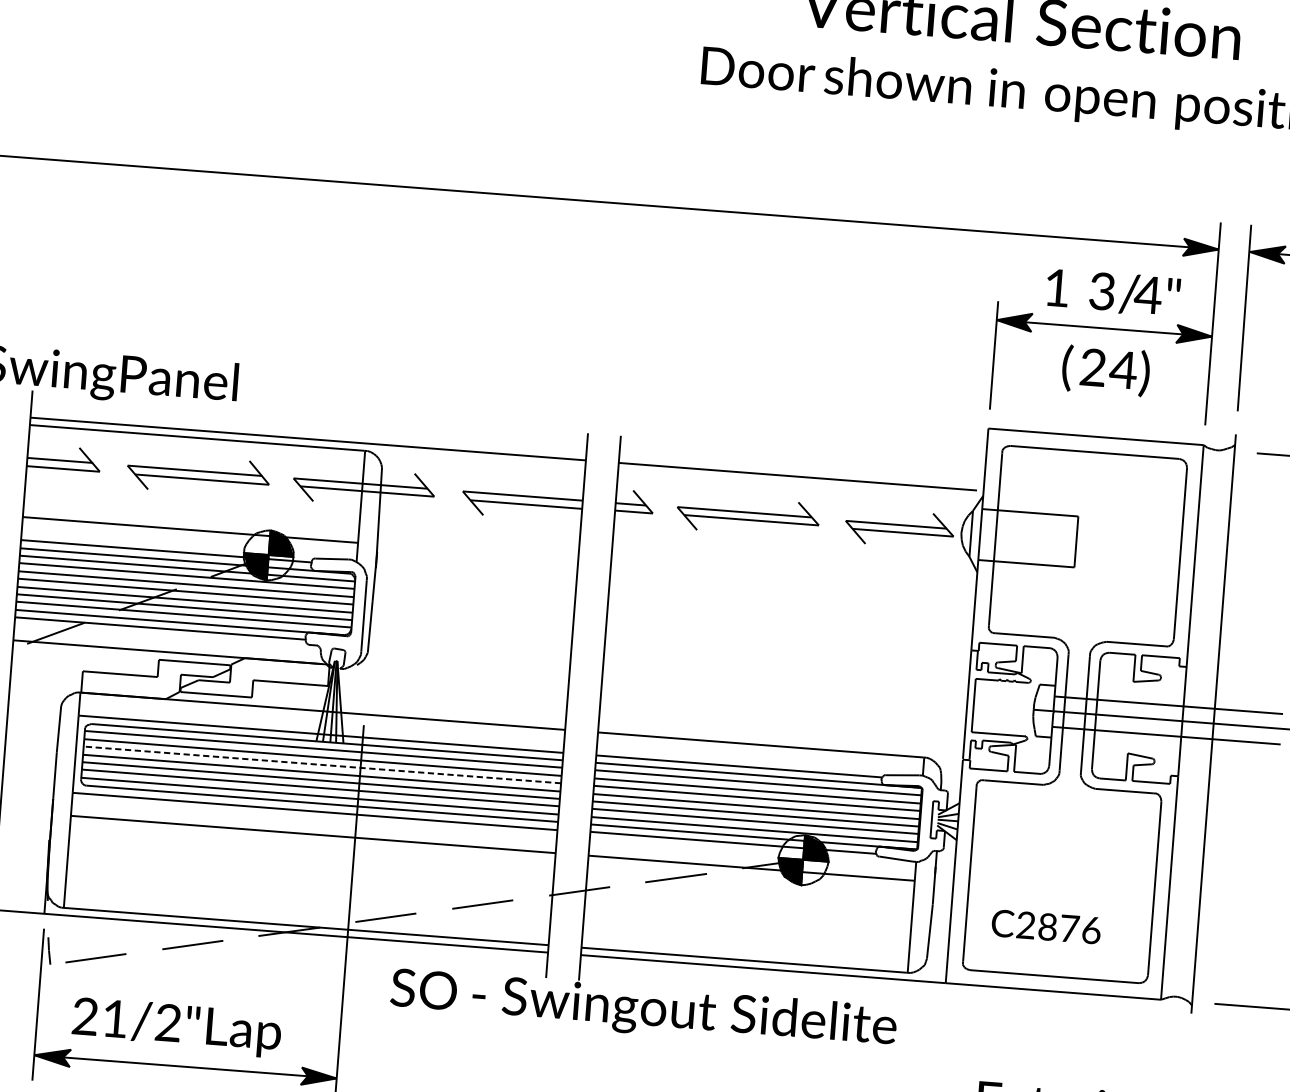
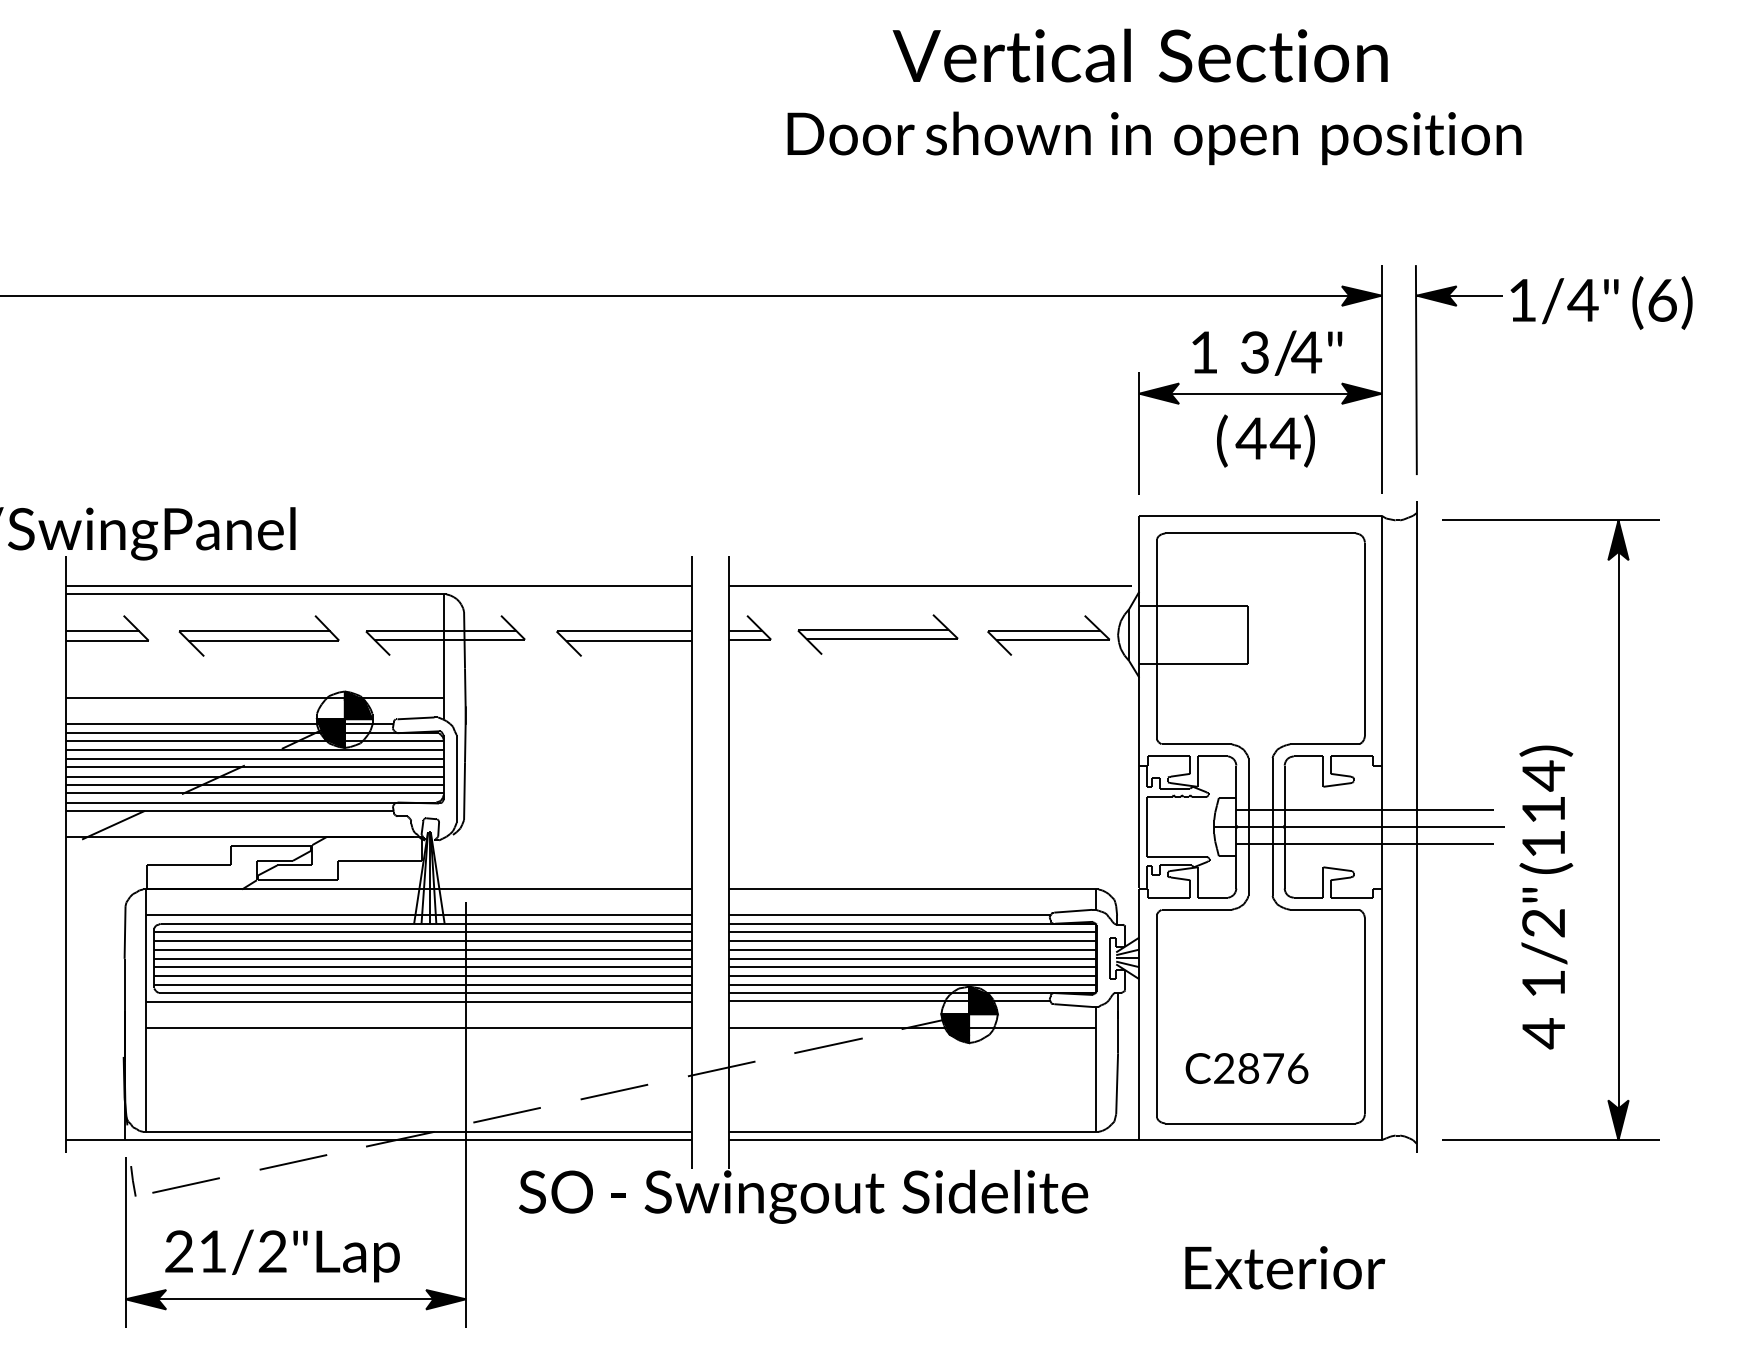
text: (1092, 367) -> (1250, 438), 2 -> 4
line: (322, 764) -> (422, 949), dashed -> solid

